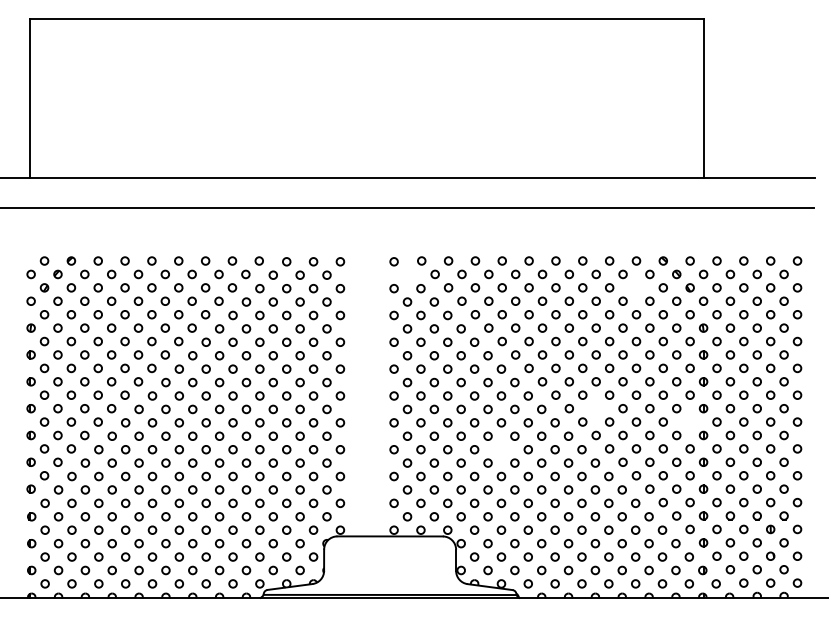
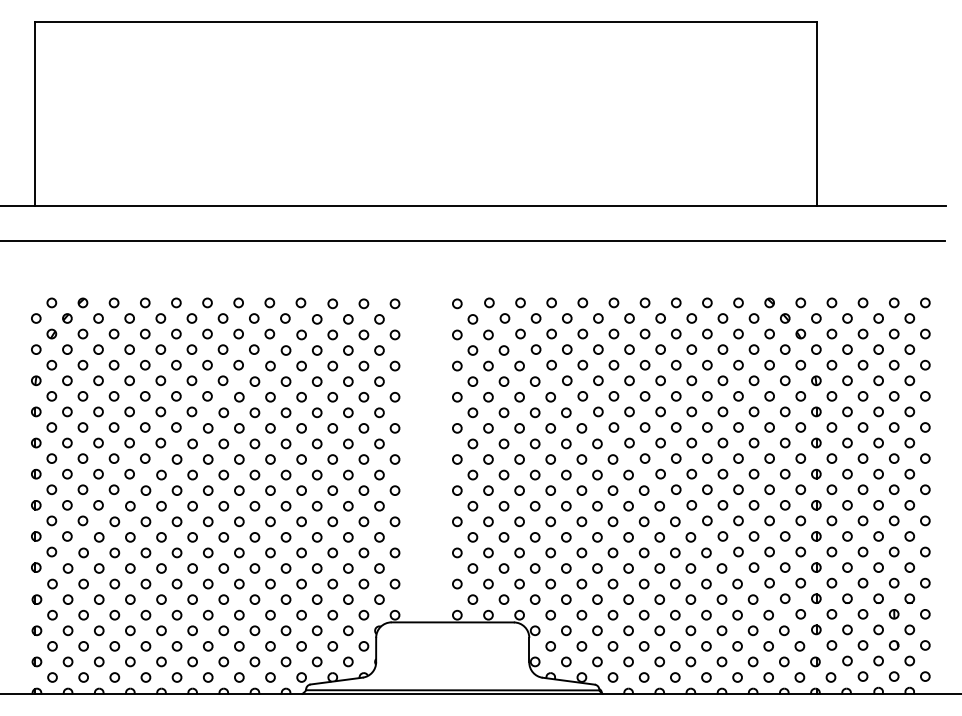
circle: (407, 275) -> (472, 319), added
circle: (636, 287) -> (738, 333), added
circle: (595, 408) -> (691, 473), added
circle: (689, 421) -> (800, 489), added
circle: (501, 449) -> (581, 521), added

